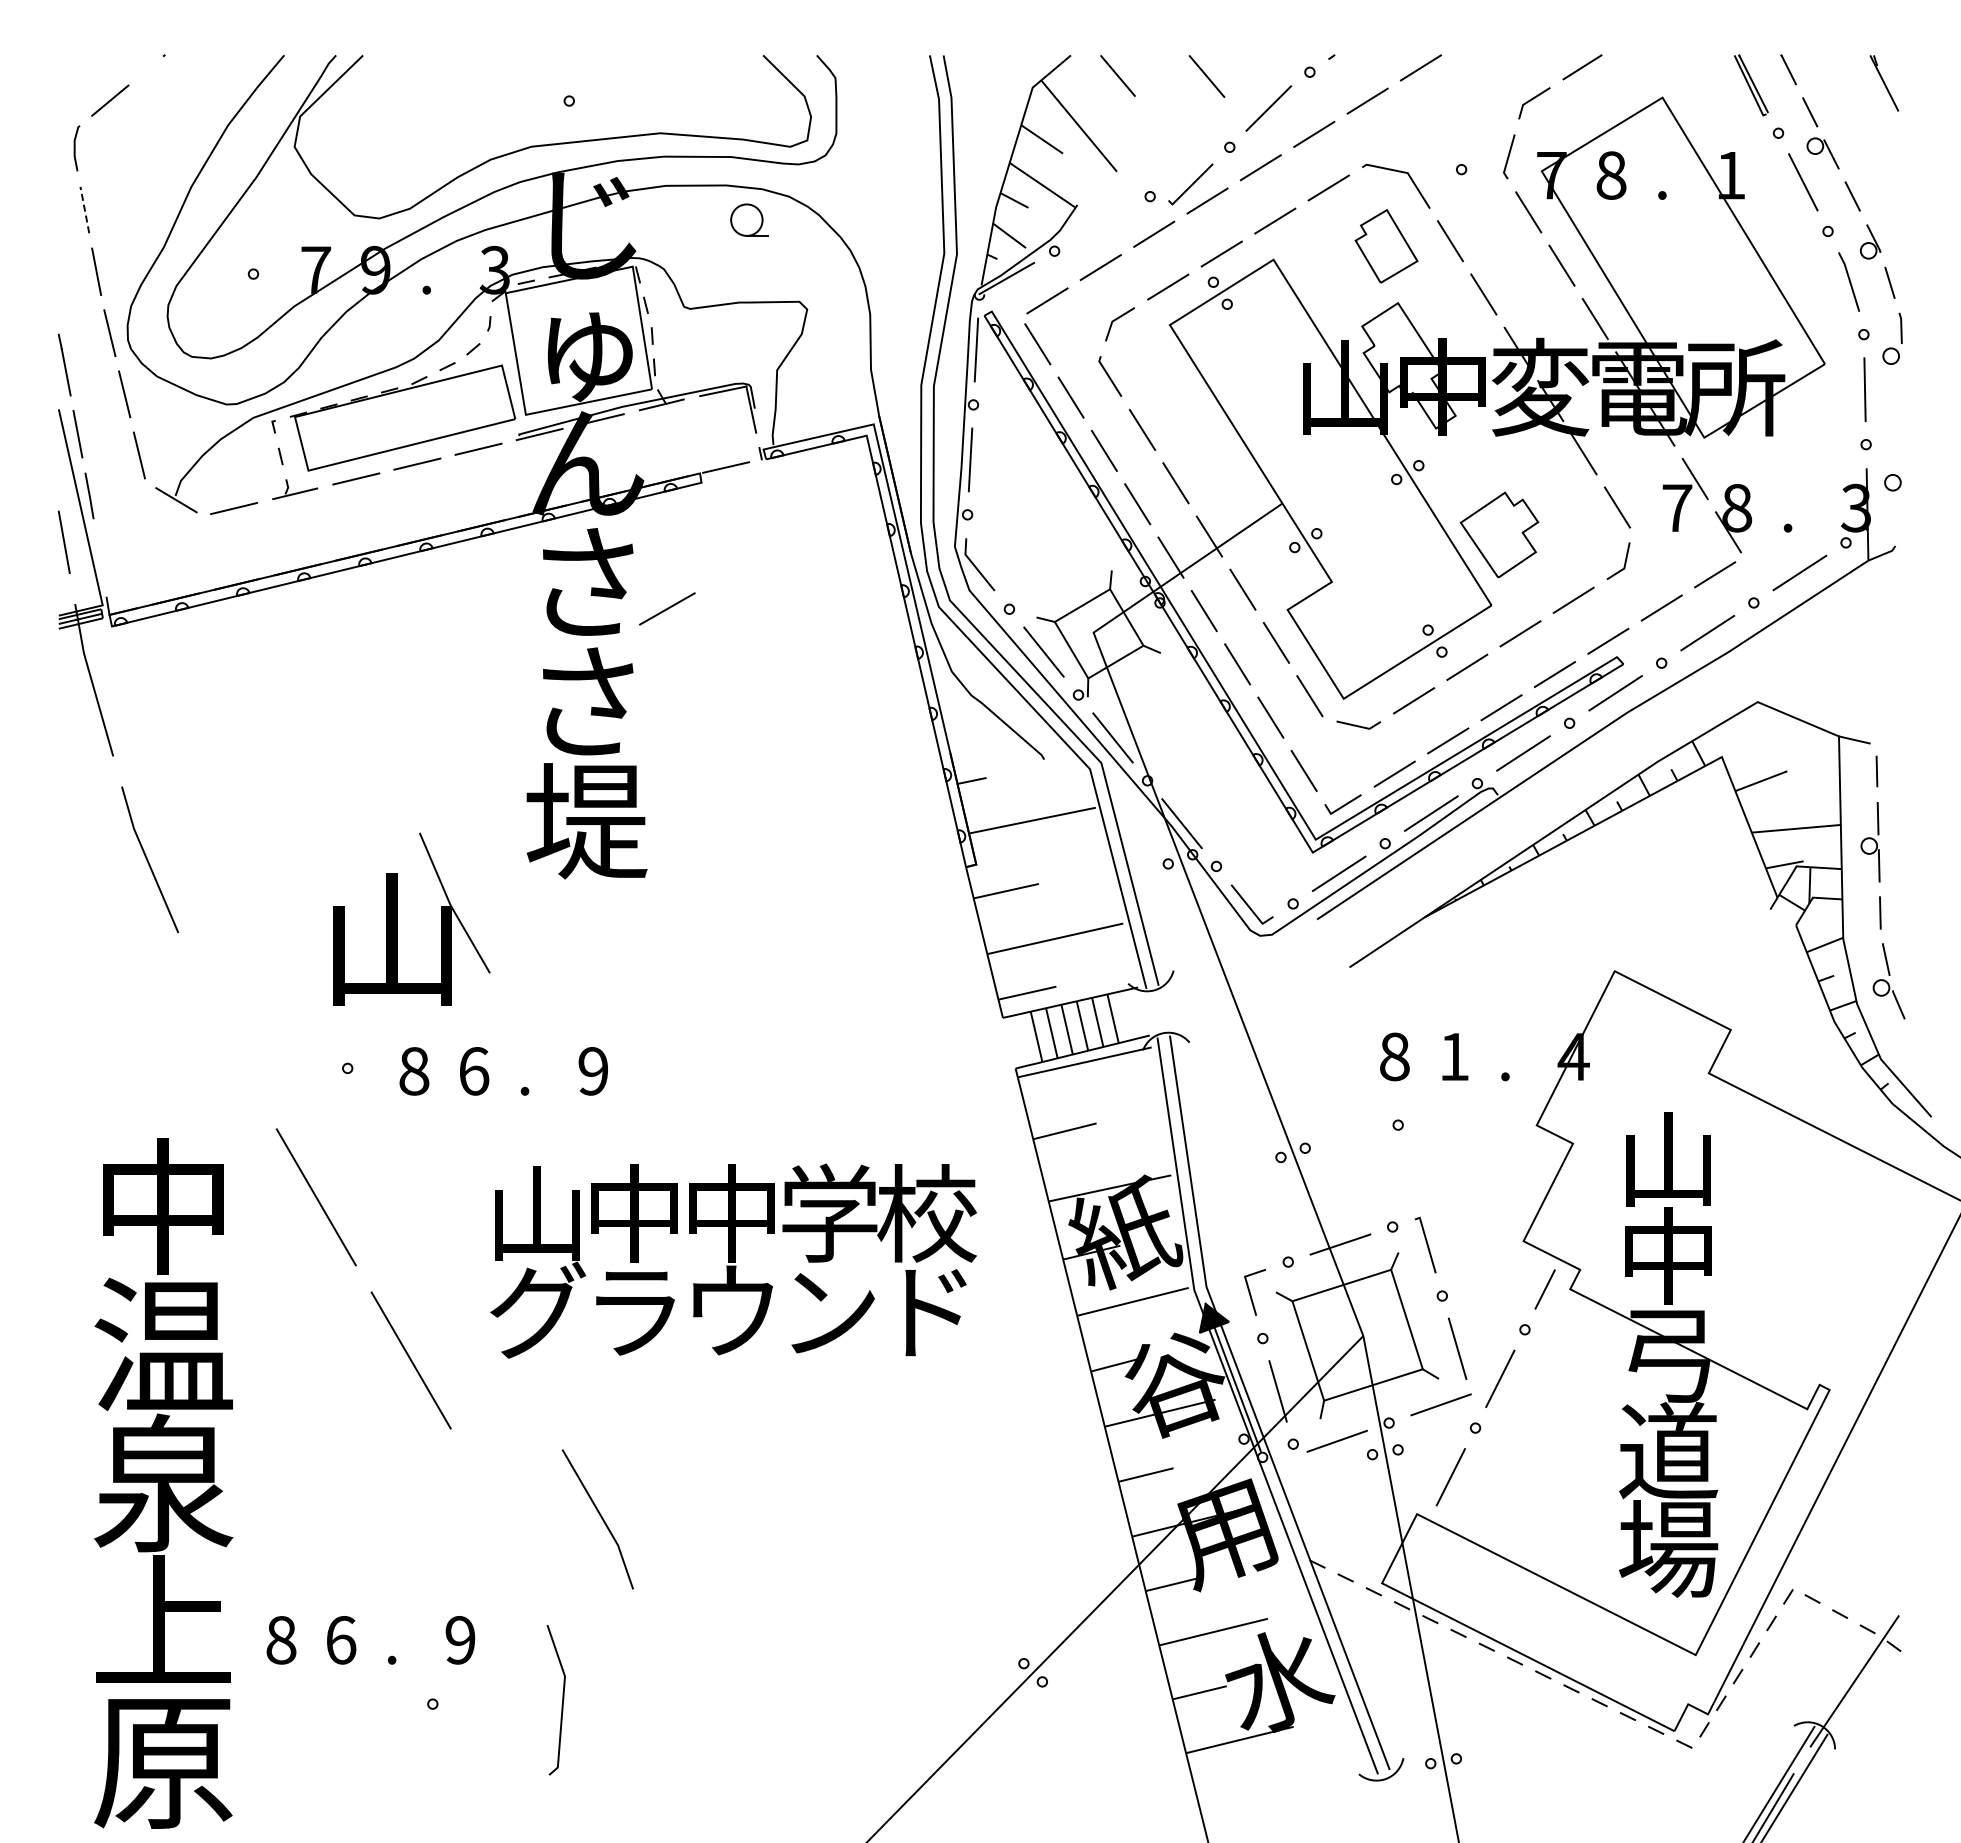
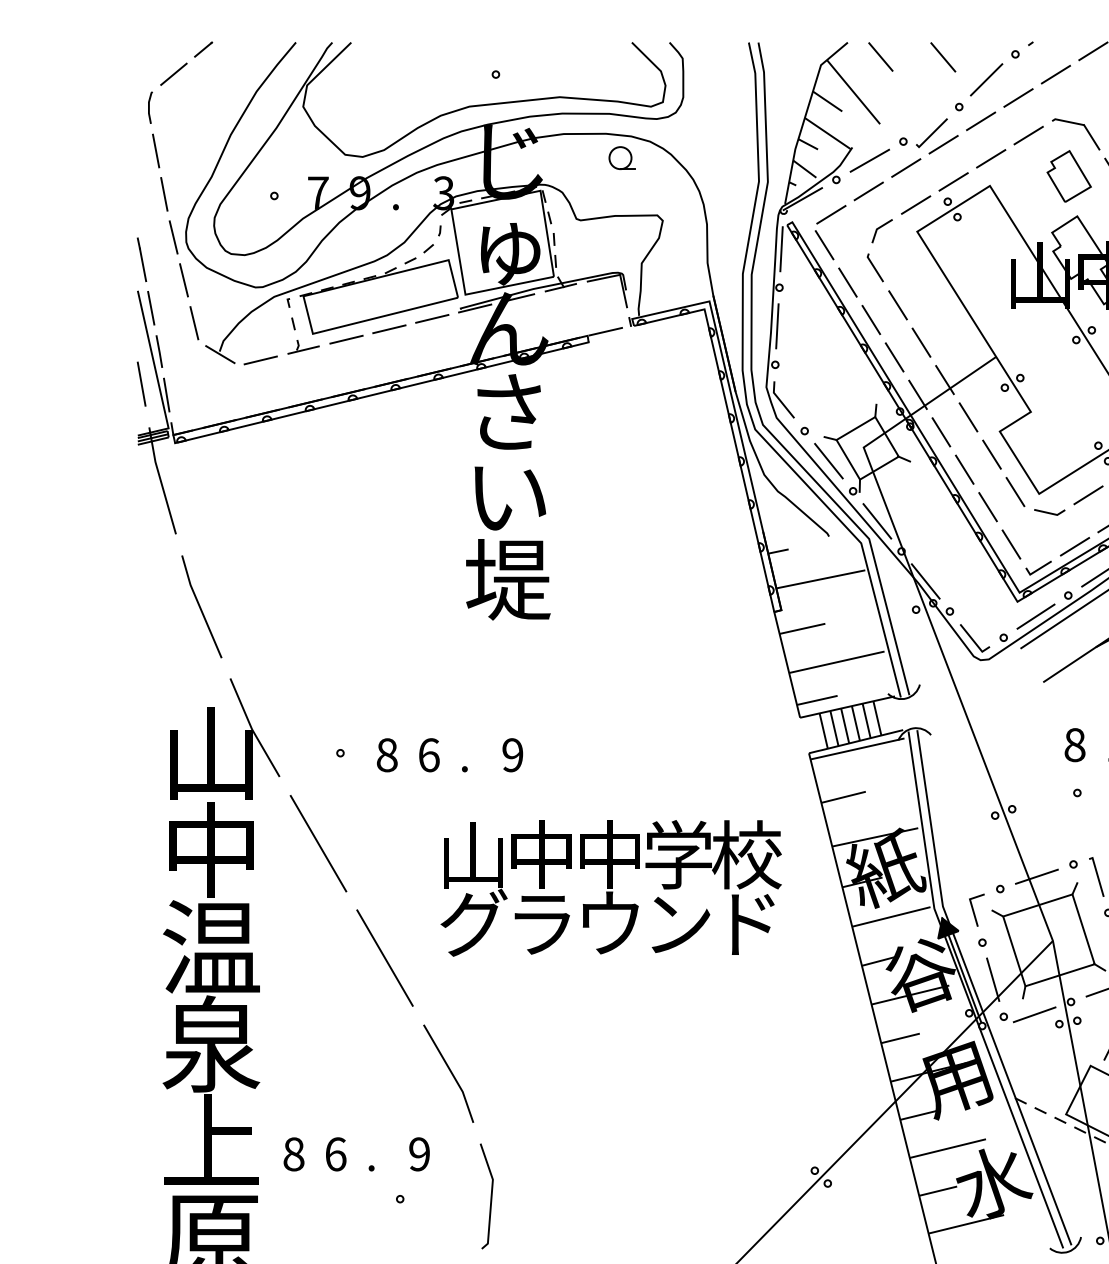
line: (151, 65) -> (202, 49), added
line: (84, 210) -> (155, 151), dashed -> solid
line: (99, 557) -> (166, 394), added
line: (667, 608) -> (869, 160), moved
text: (589, 701) -> (510, 495), さ -> い
part: (397, 918) -> (214, 738), moved
line: (600, 1517) -> (450, 1072), moved

